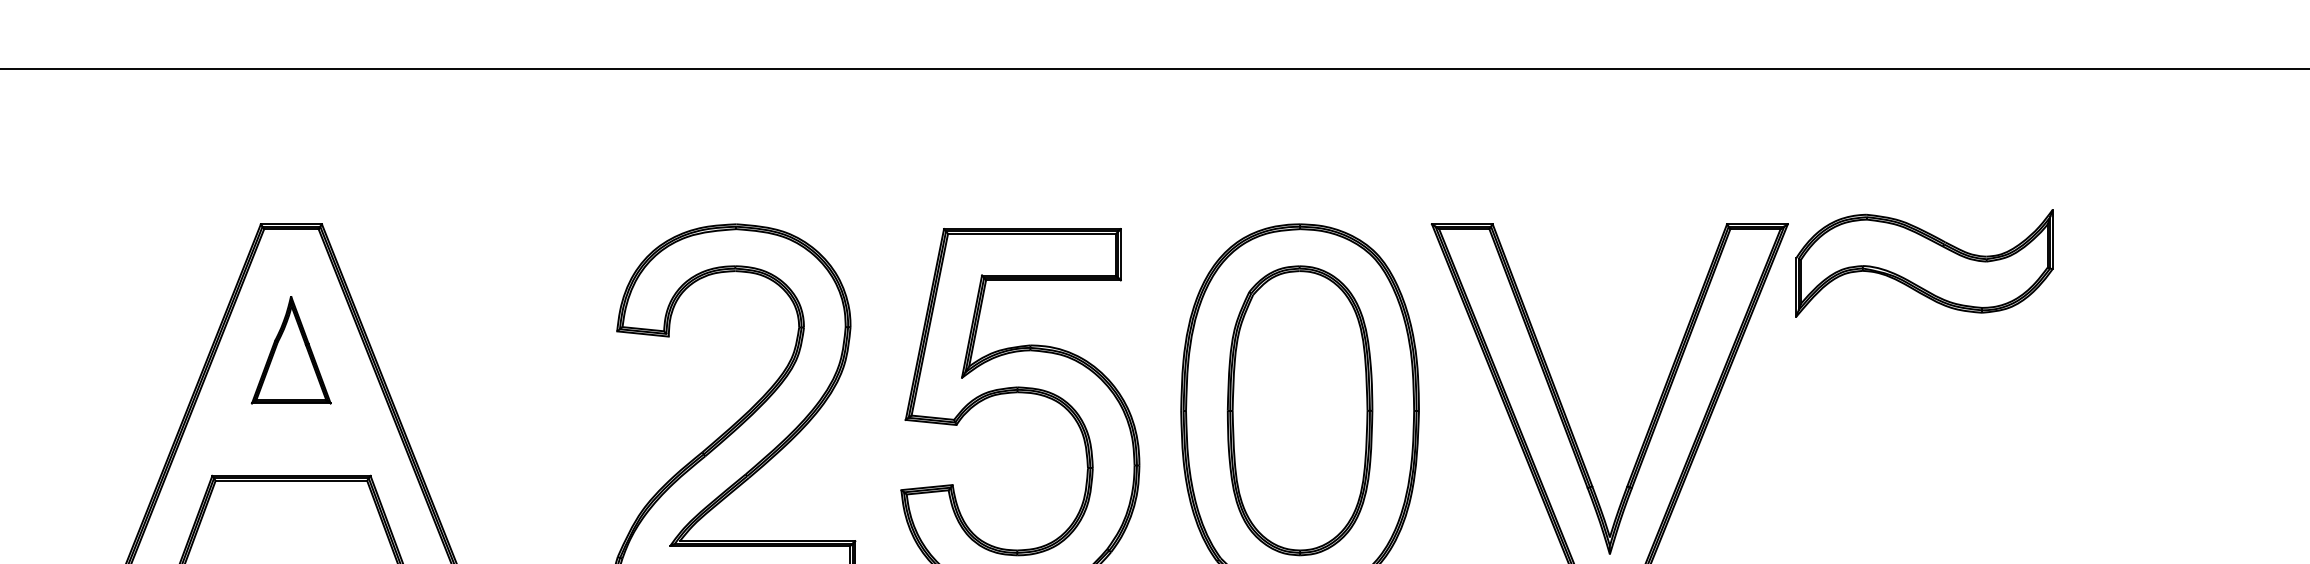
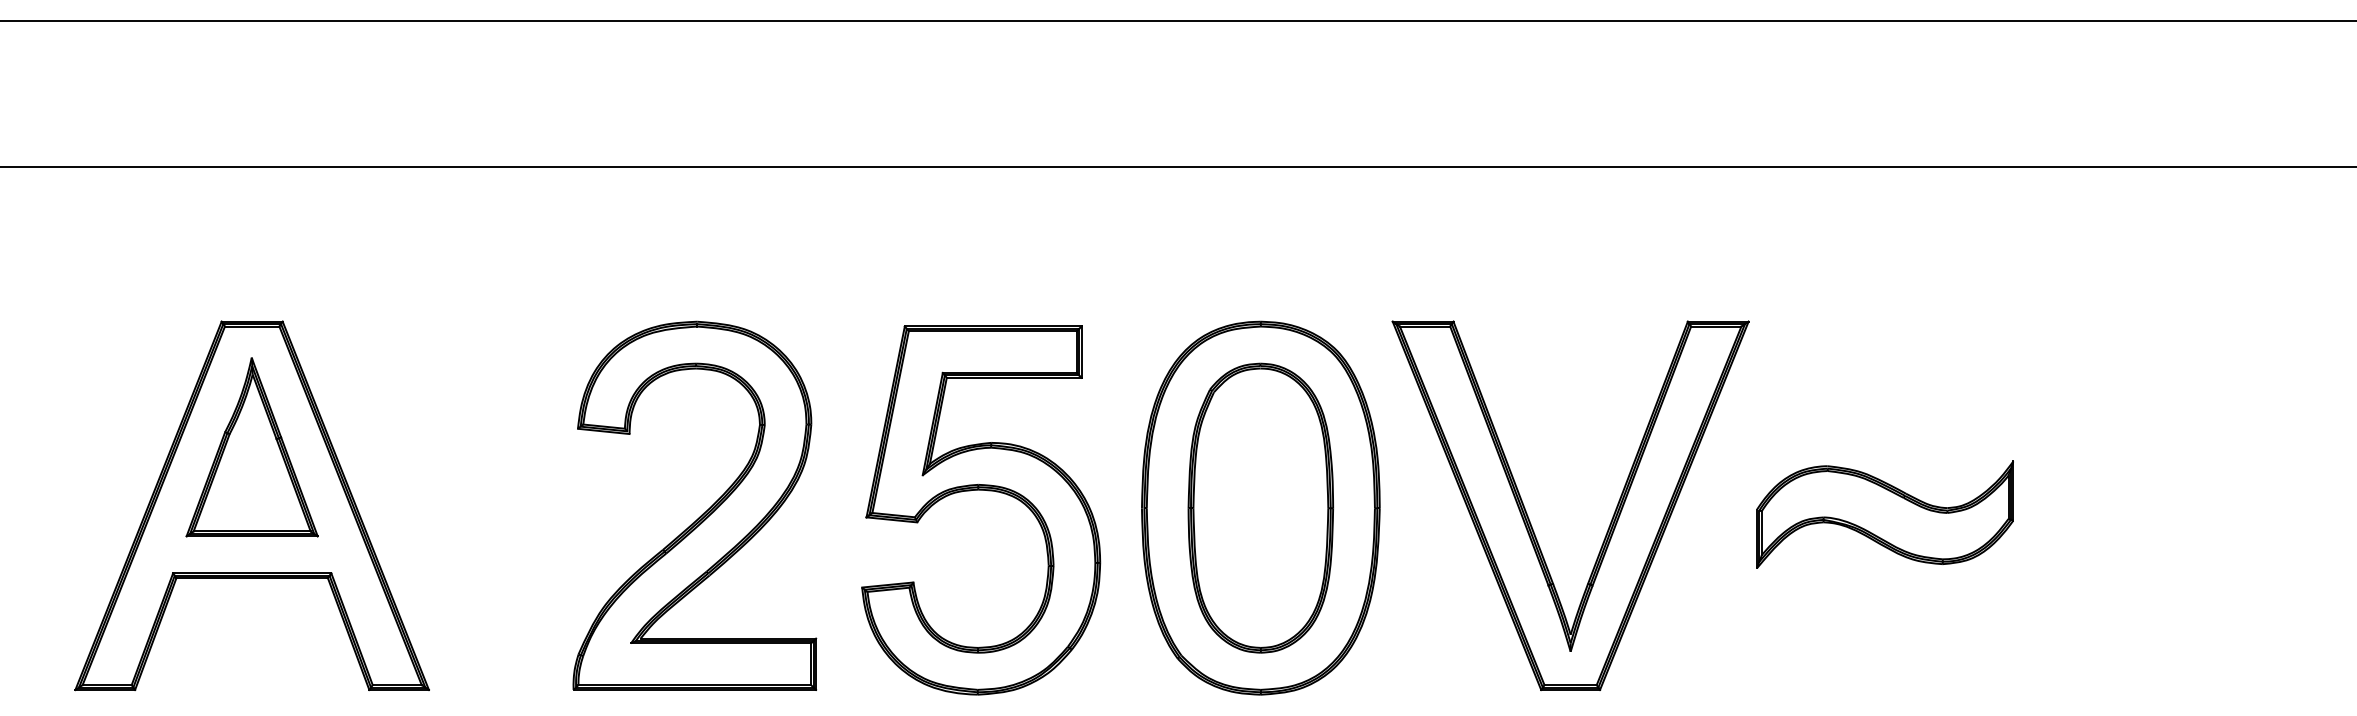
part: (1923, 263) -> (1884, 514), moved
part: (290, 350) -> (251, 447), size x1.67

